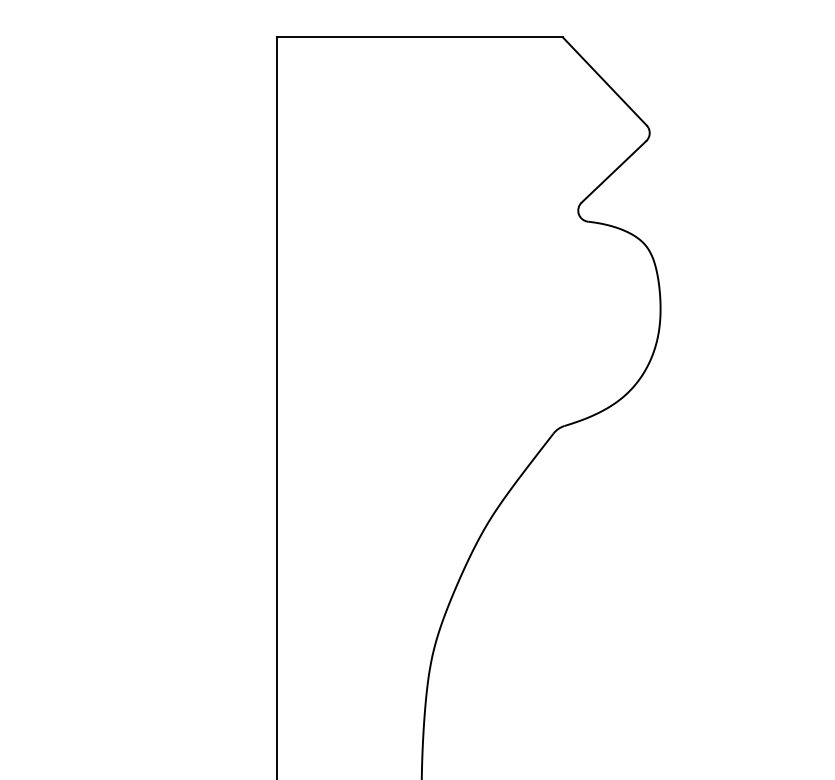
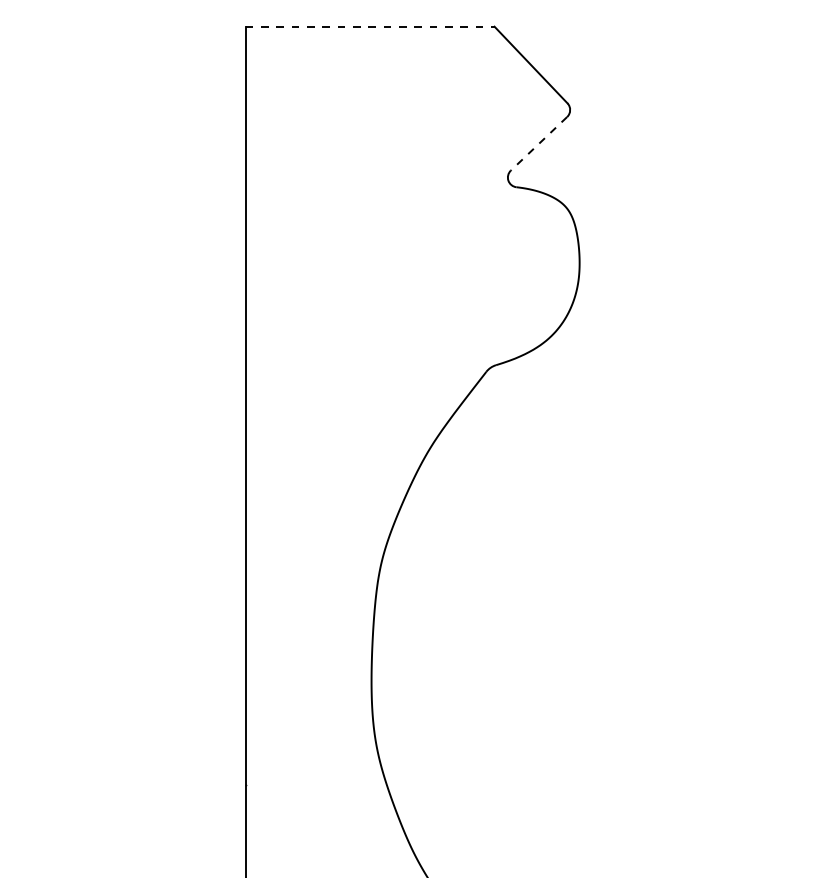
line: (420, 37) -> (370, 26), solid -> dashed
line: (614, 171) -> (539, 143), solid -> dashed

